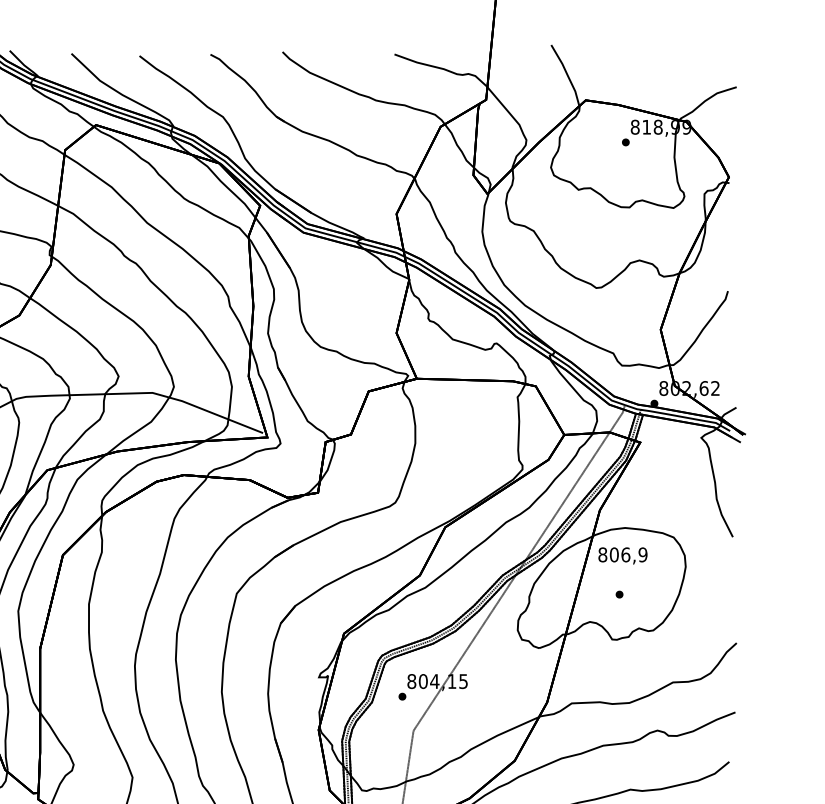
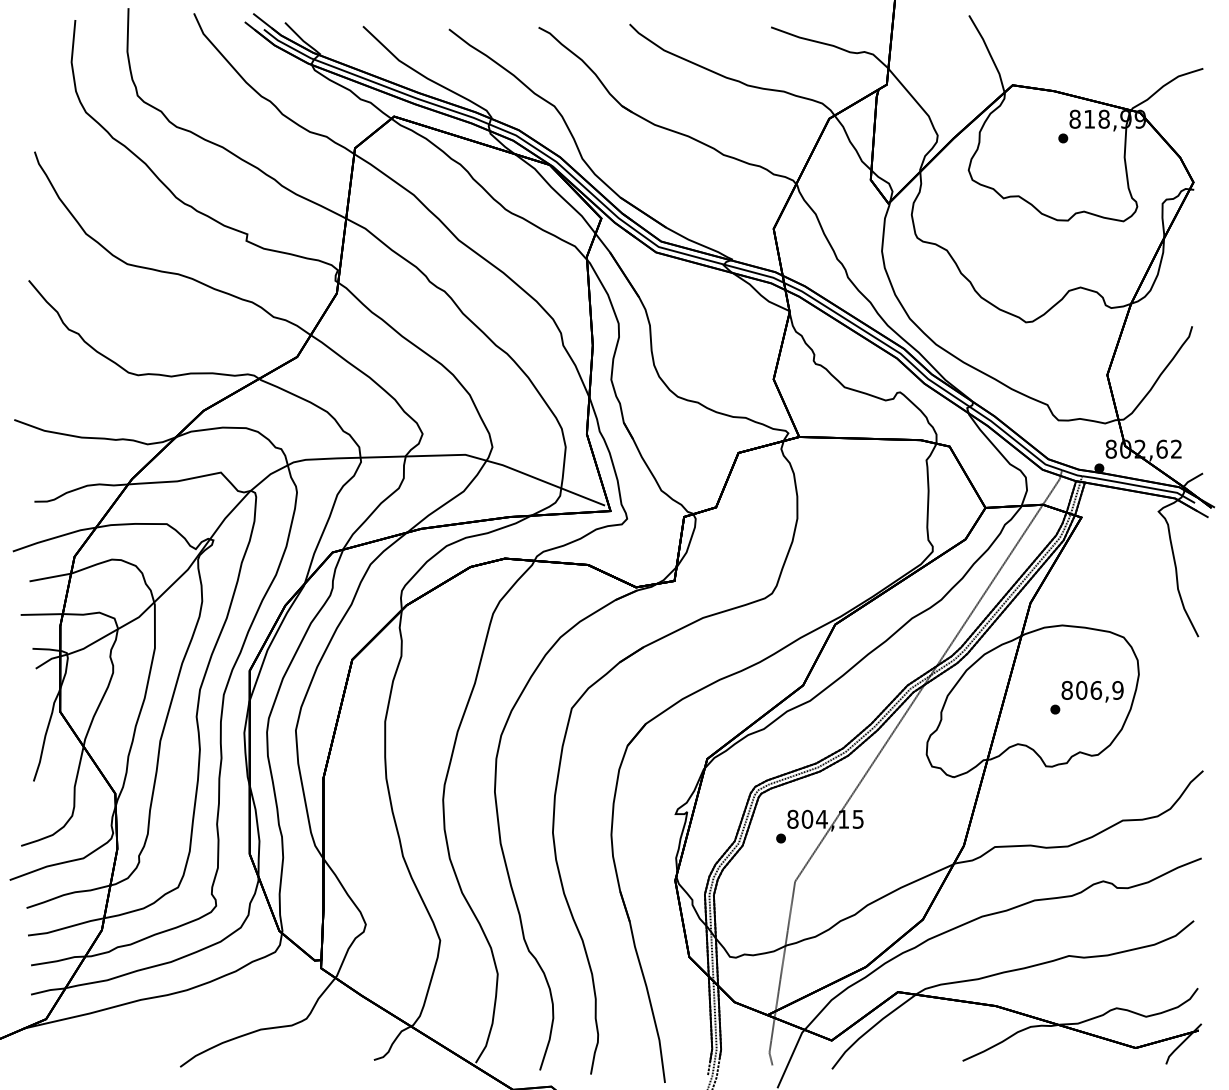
text: (622, 555) -> (1092, 691), moved

